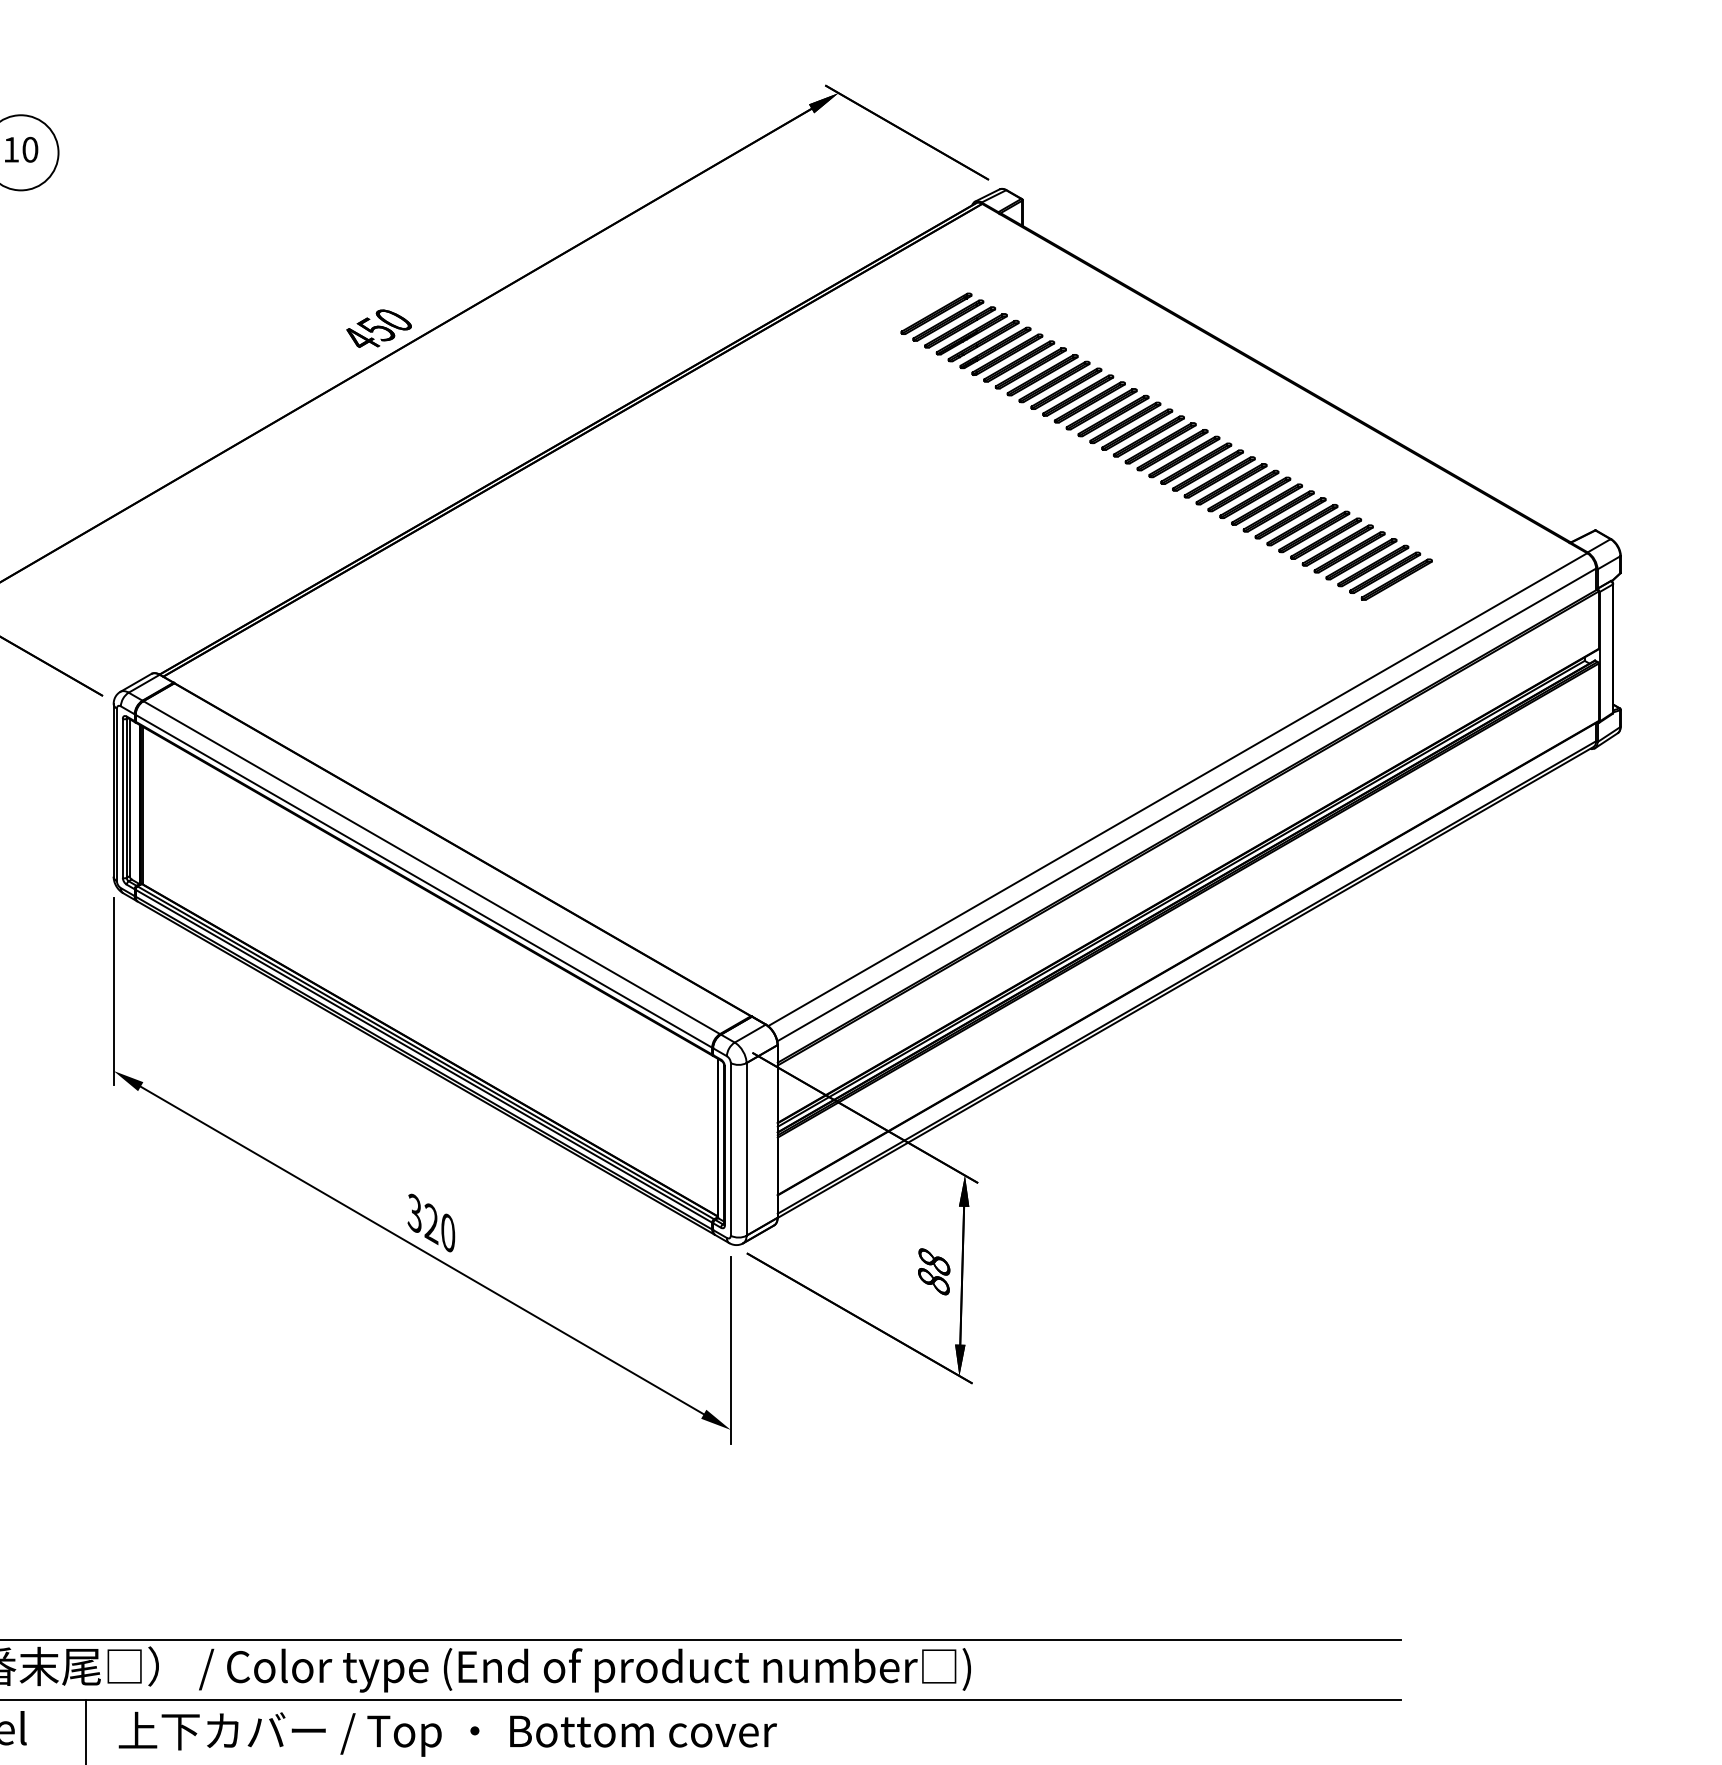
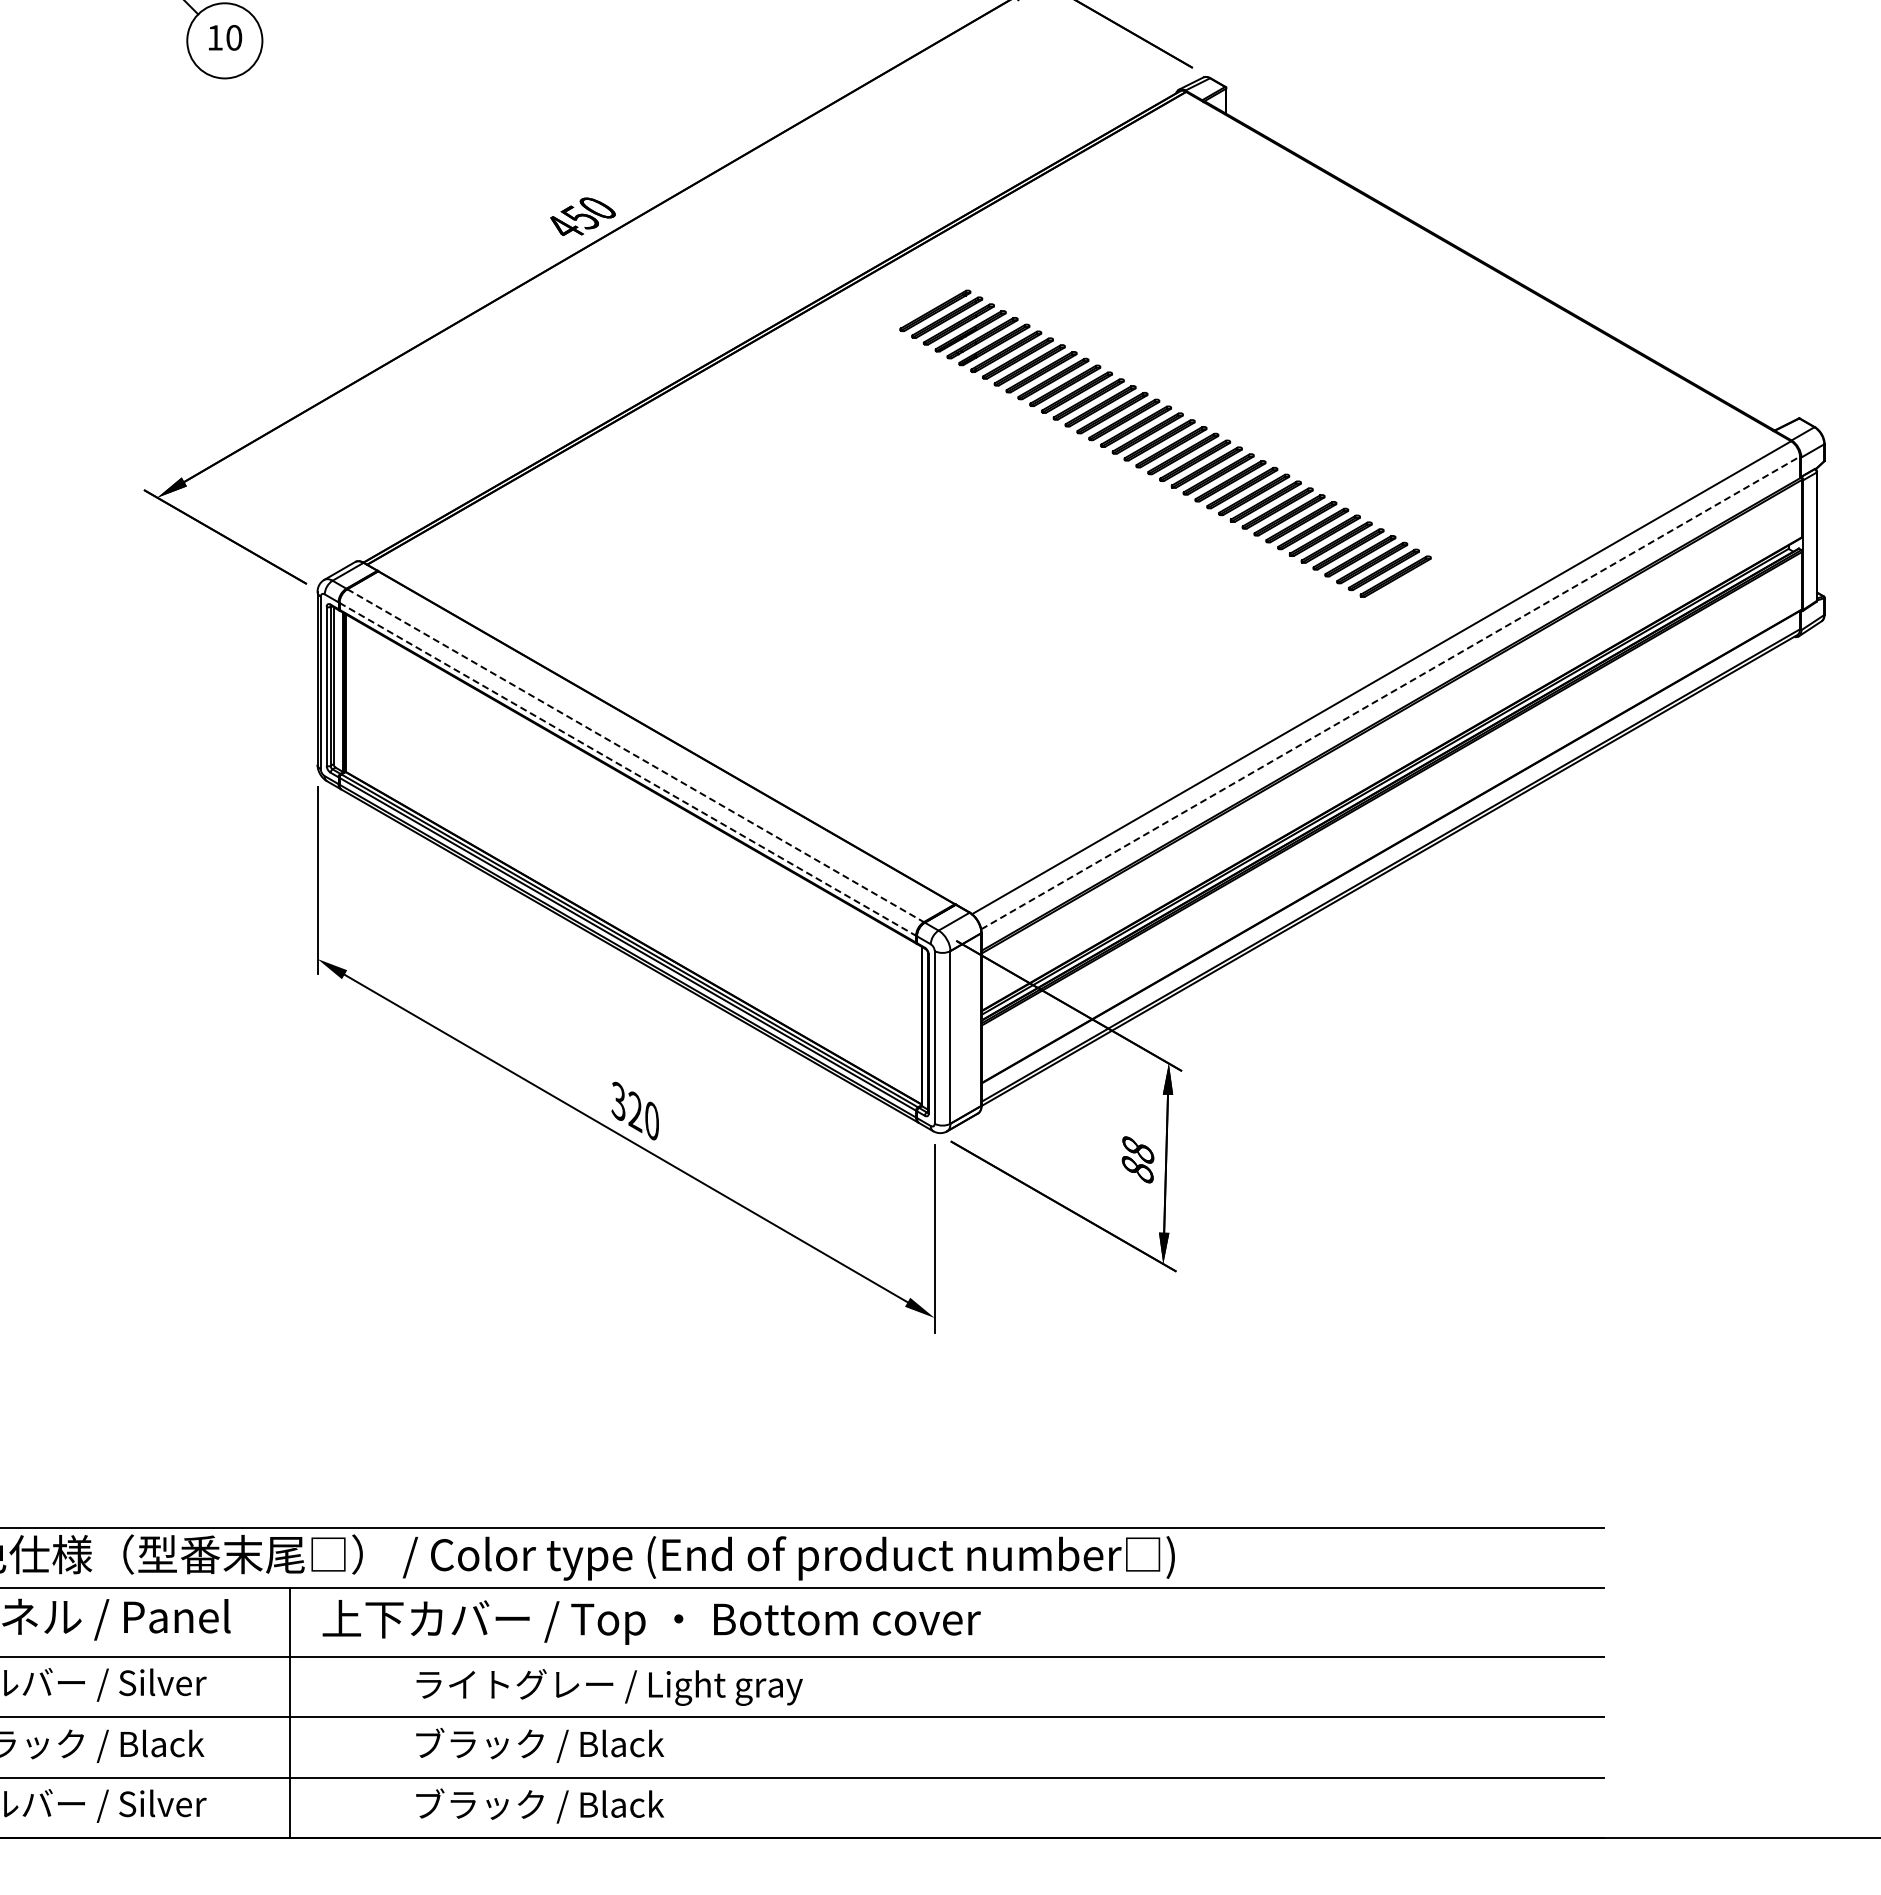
part: (1166, 446) -> (1165, 443), moved
line: (1186, 804) -> (1390, 692), solid -> dashed
line: (431, 867) -> (635, 755), solid -> dashed
line: (423, 881) -> (627, 769), solid -> dashed

